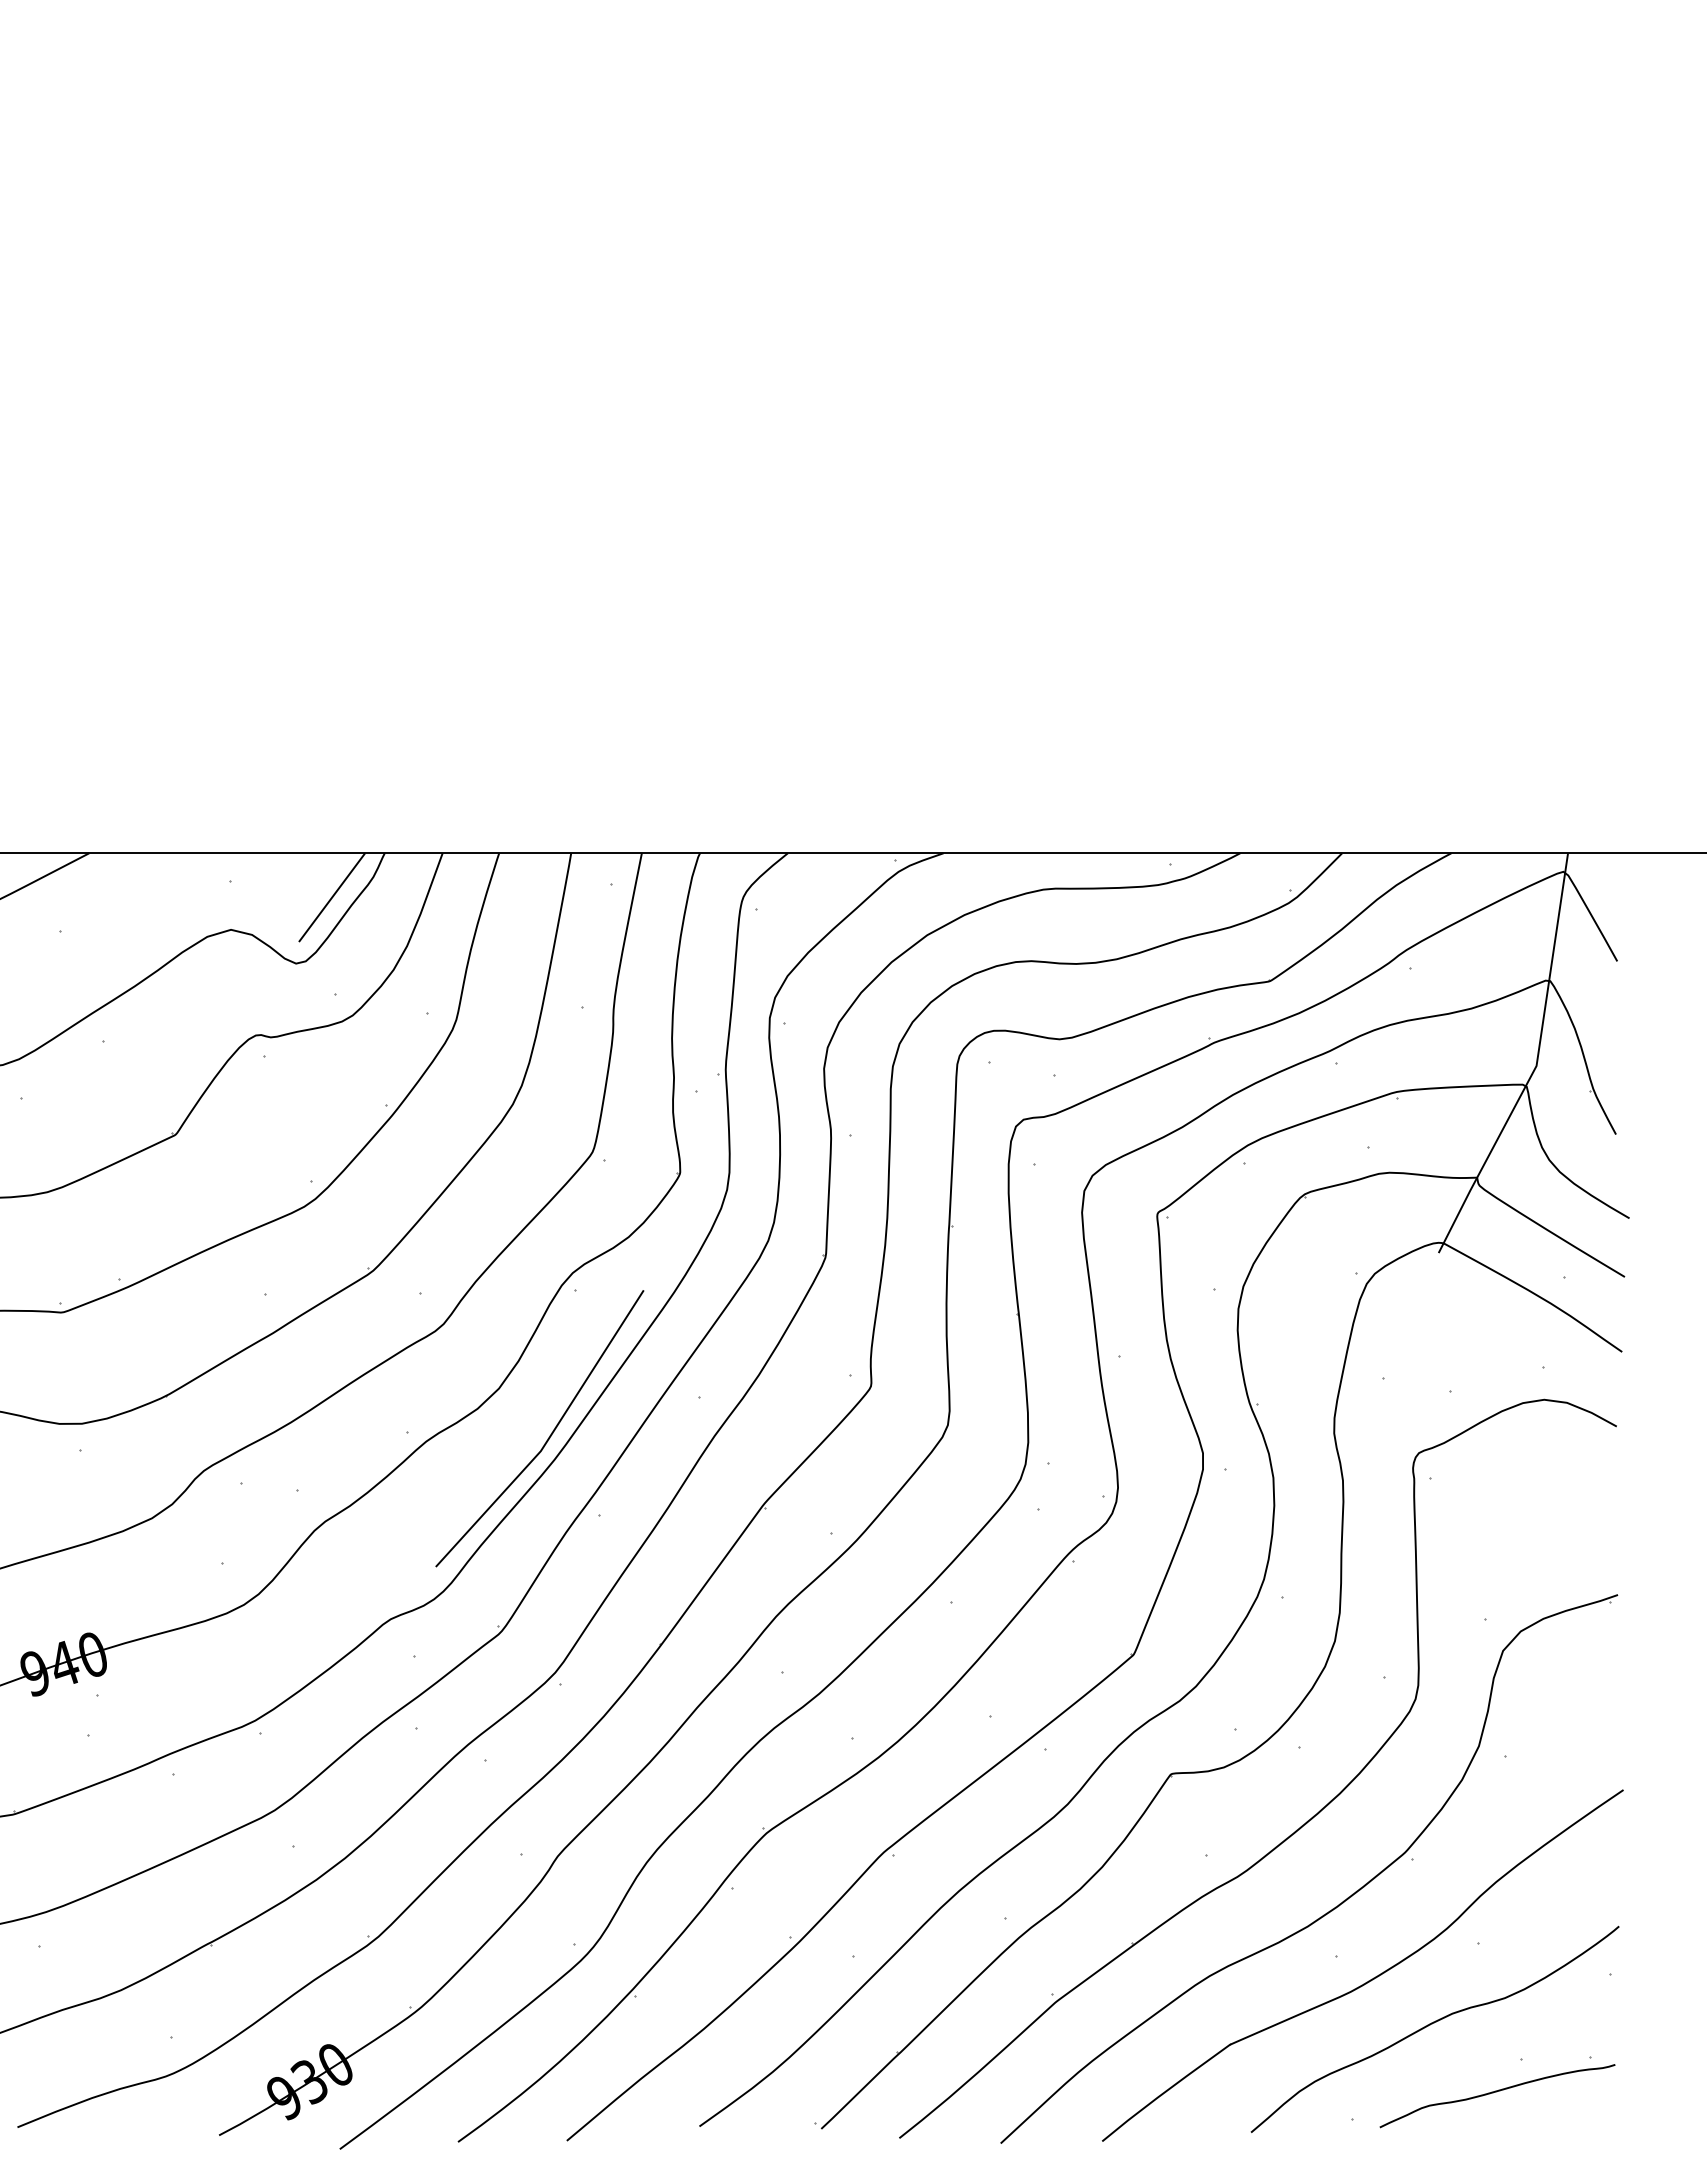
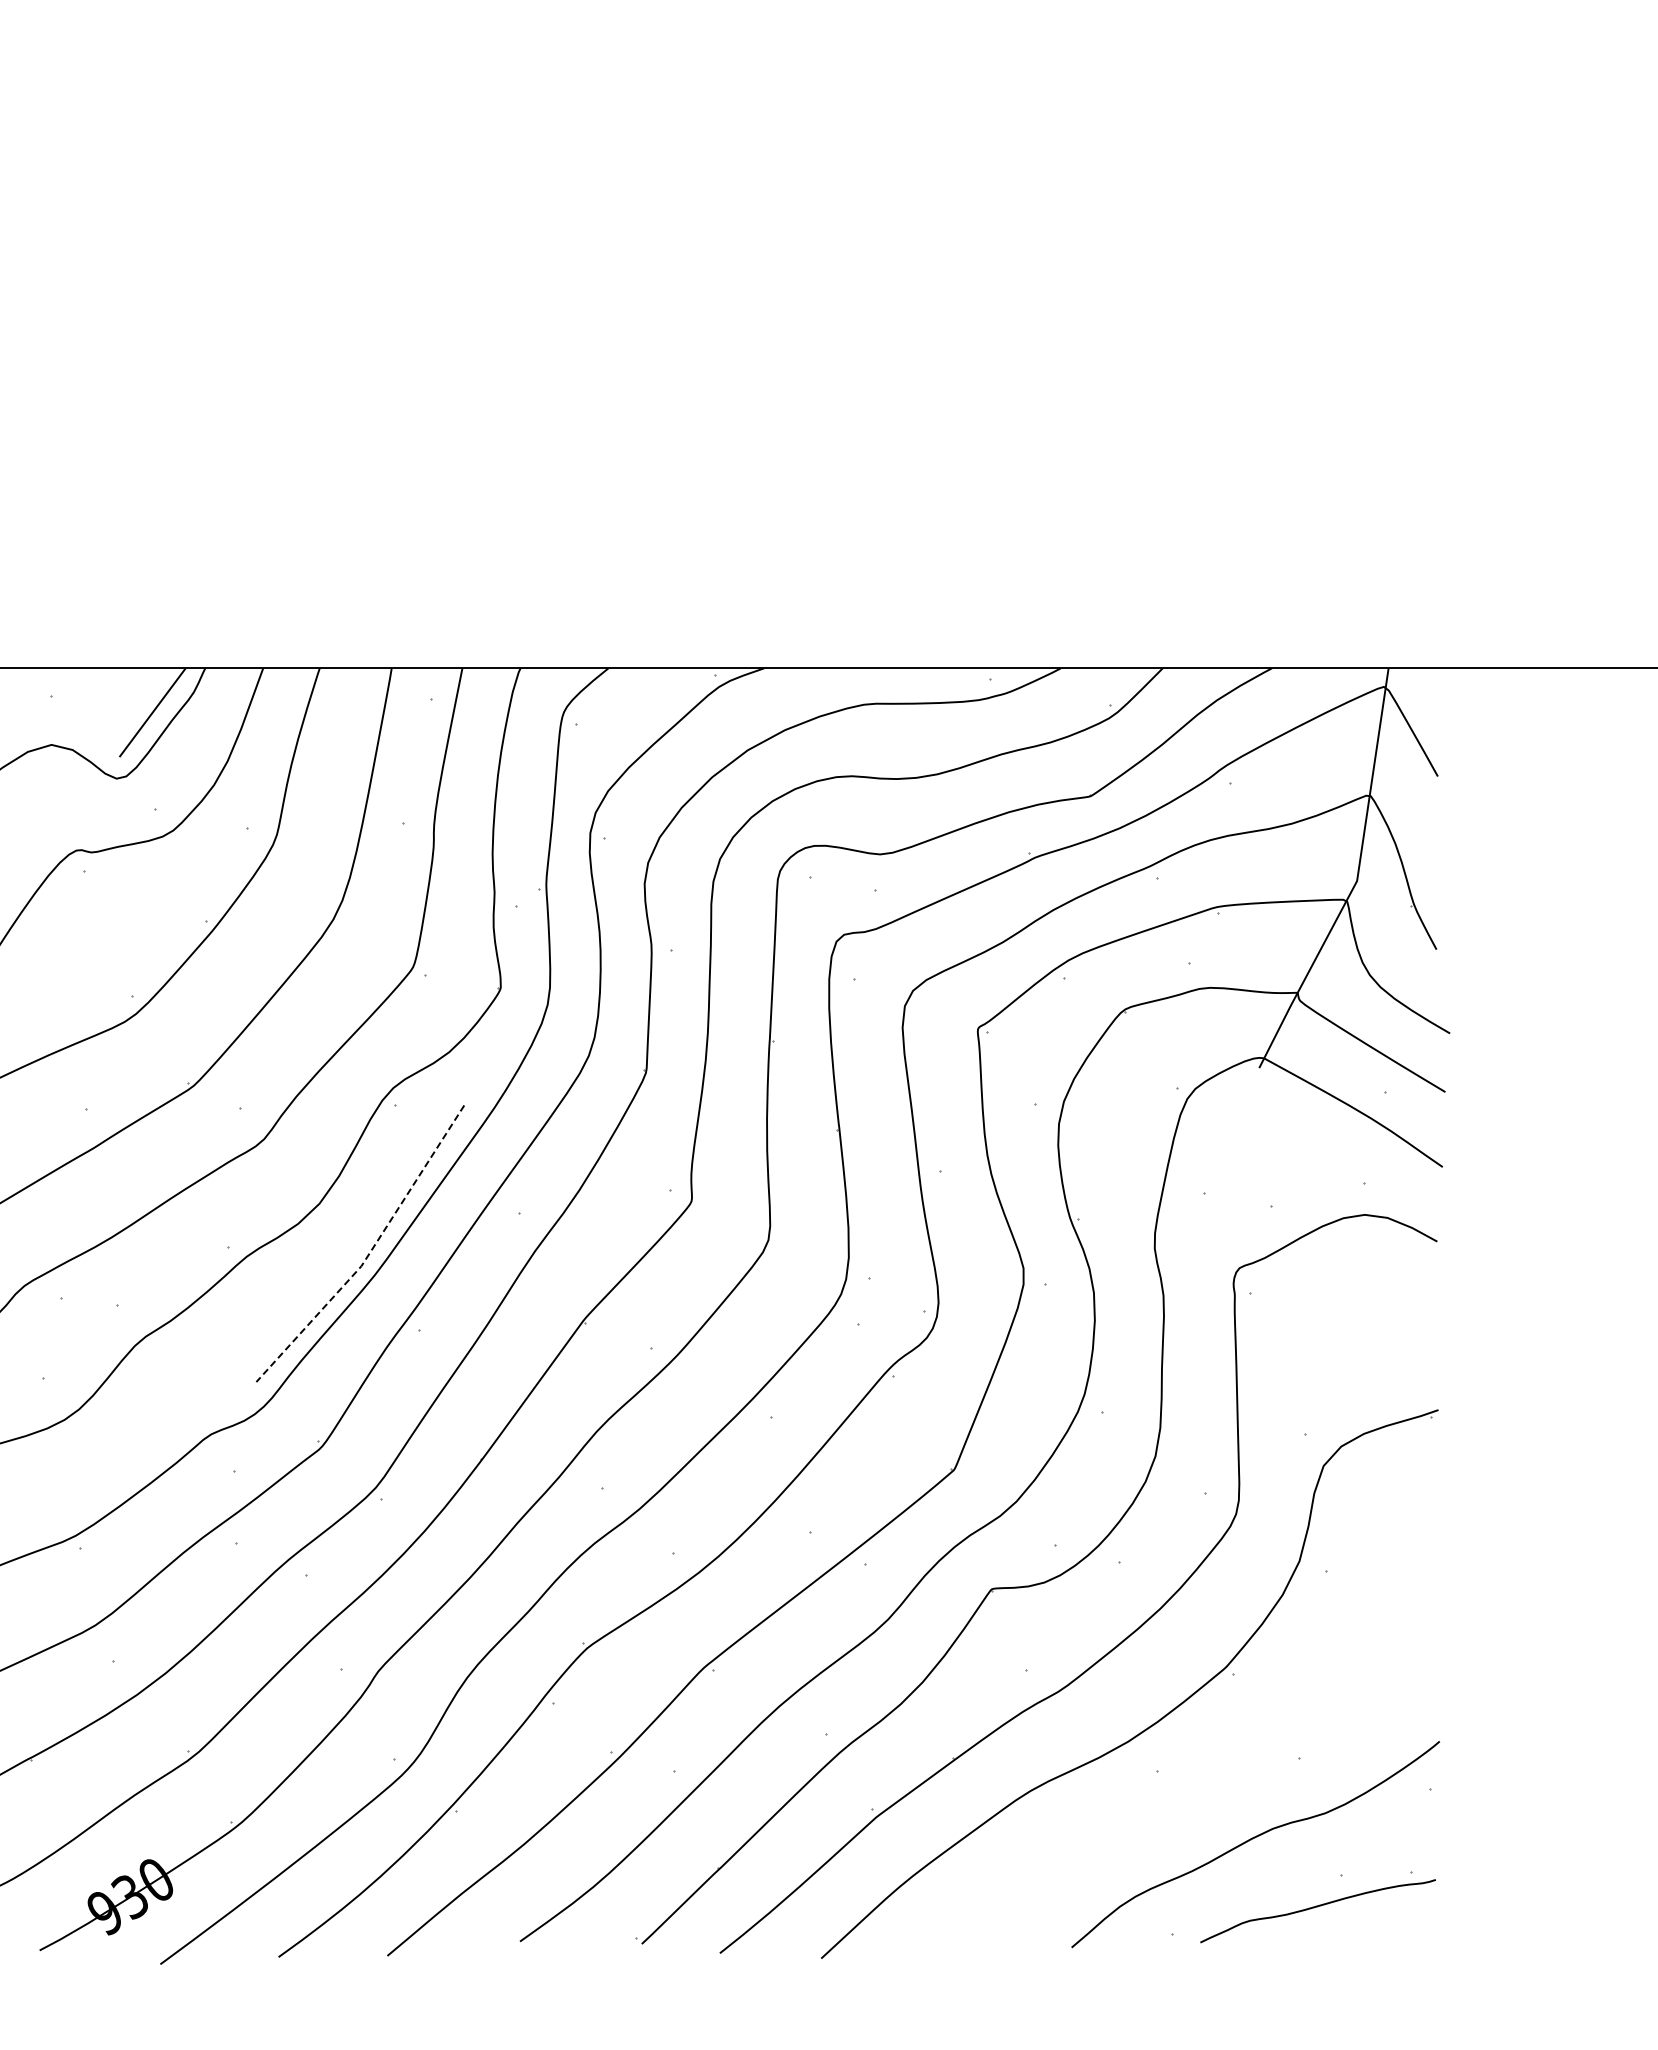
line: (549, 1437) -> (370, 1252), solid -> dashed
part: (1370, 1979) -> (1191, 1794), removed

